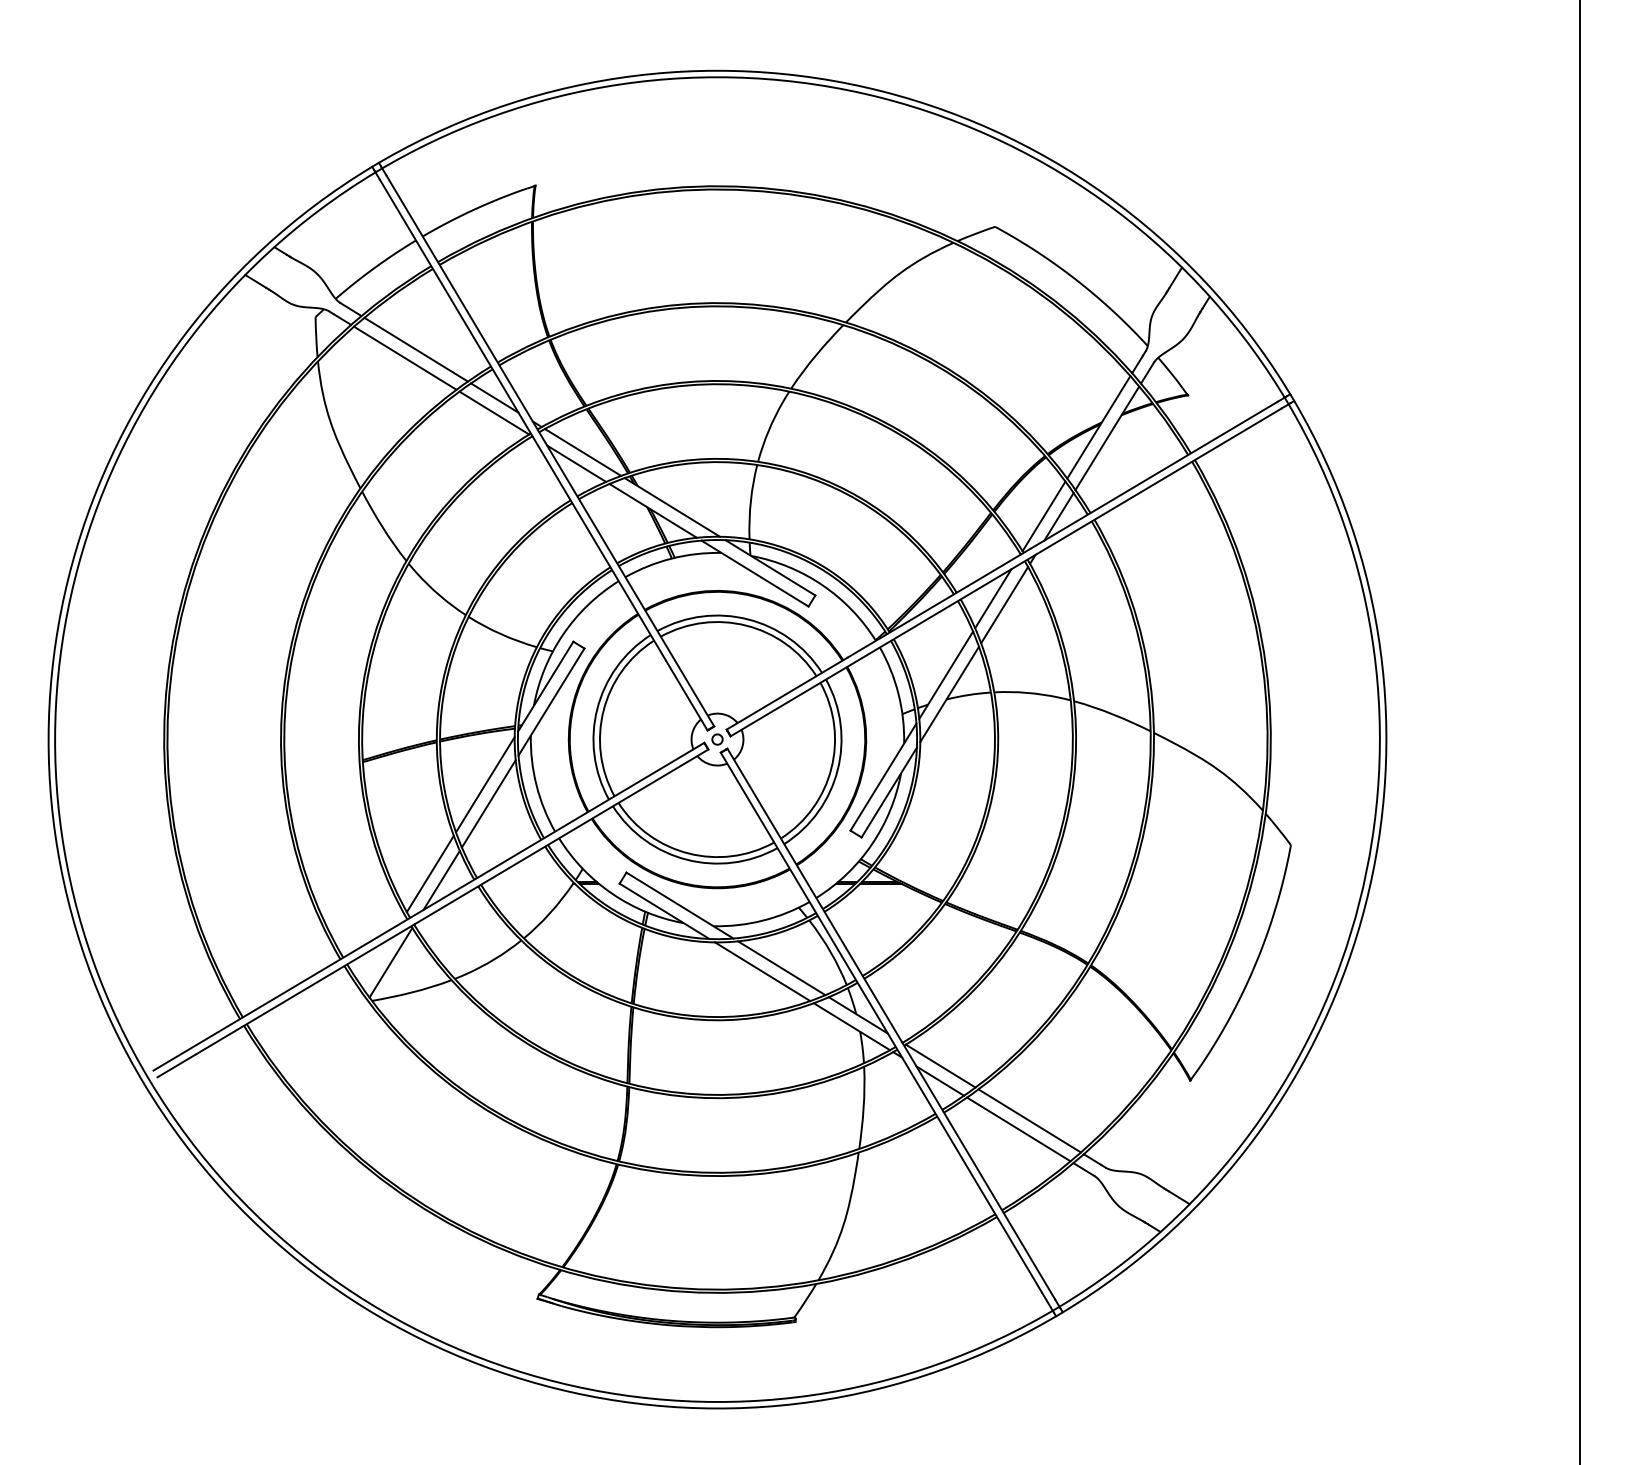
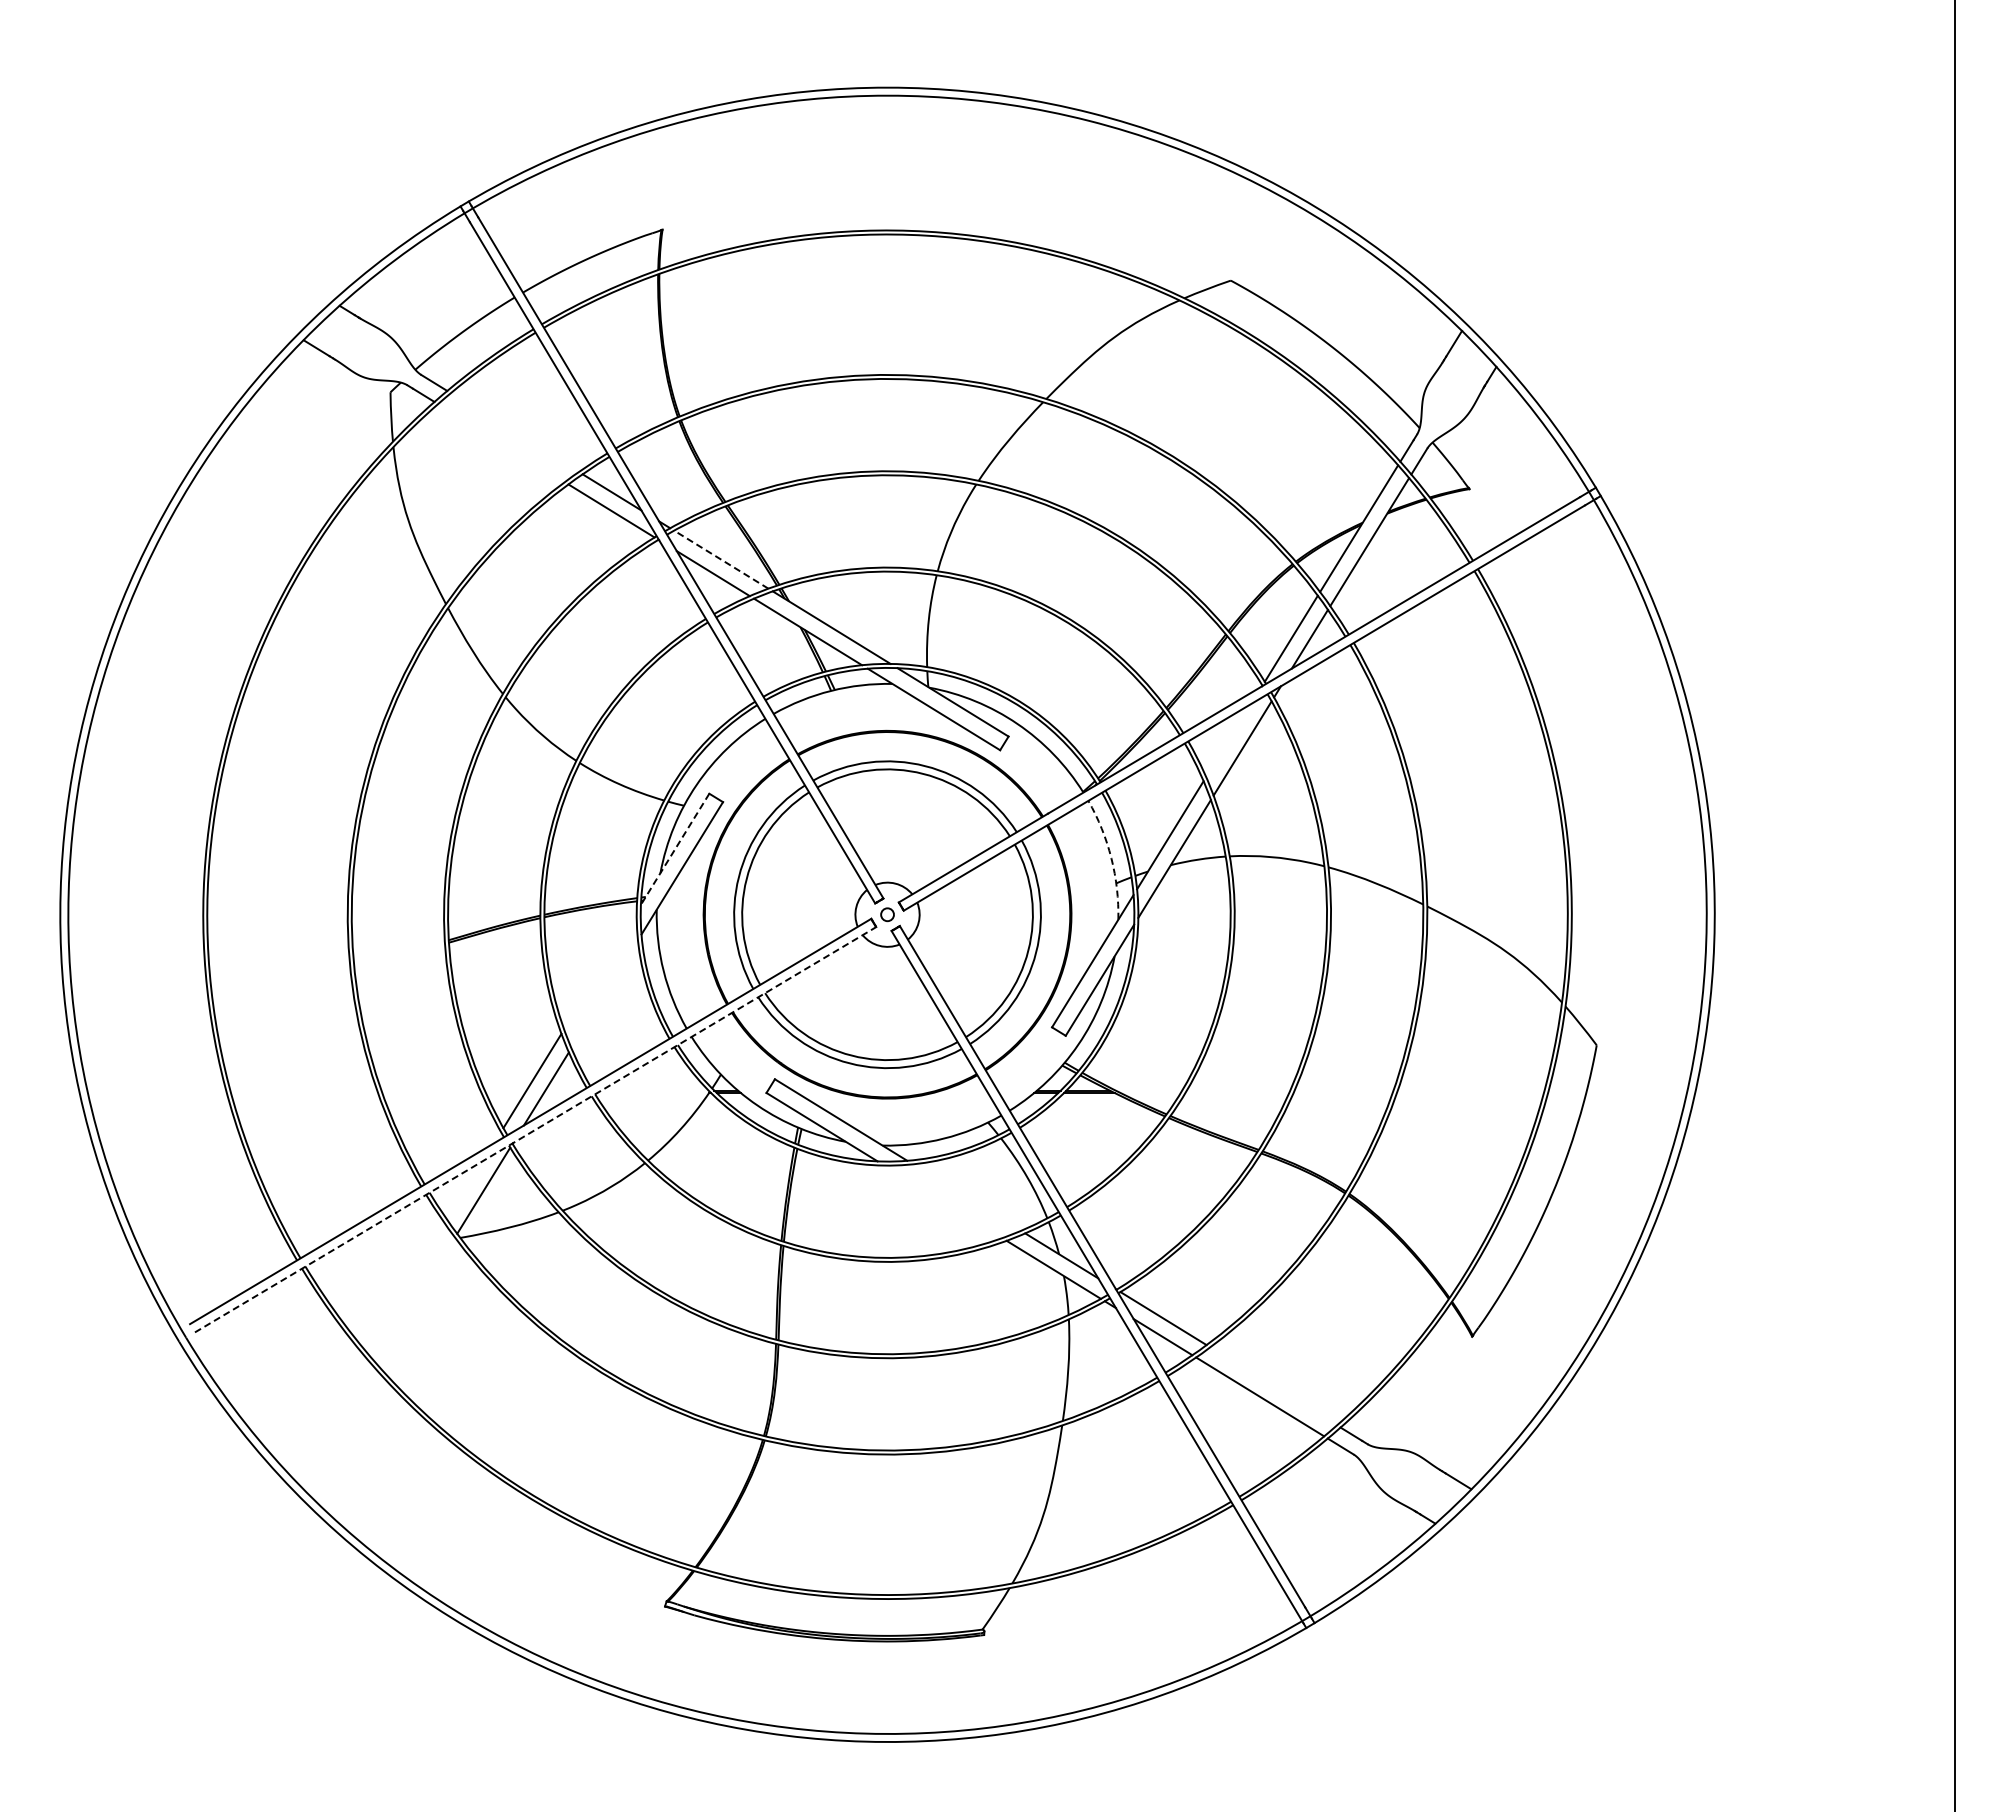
line: (415, 349) -> (514, 432), removed
line: (405, 358) -> (501, 443), removed
line: (582, 452) -> (720, 559), solid -> dashed
line: (993, 598) -> (1228, 740), removed
line: (545, 686) -> (674, 849), solid -> dashed
arc: (898, 694) -> (1111, 858), solid -> dashed
line: (485, 784) -> (600, 970), removed
line: (488, 804) -> (604, 994), removed
line: (433, 913) -> (536, 1129), solid -> dashed
line: (781, 968) -> (966, 1197), removed
line: (762, 971) -> (943, 1201), removed
line: (1029, 1121) -> (1273, 1386), removed

